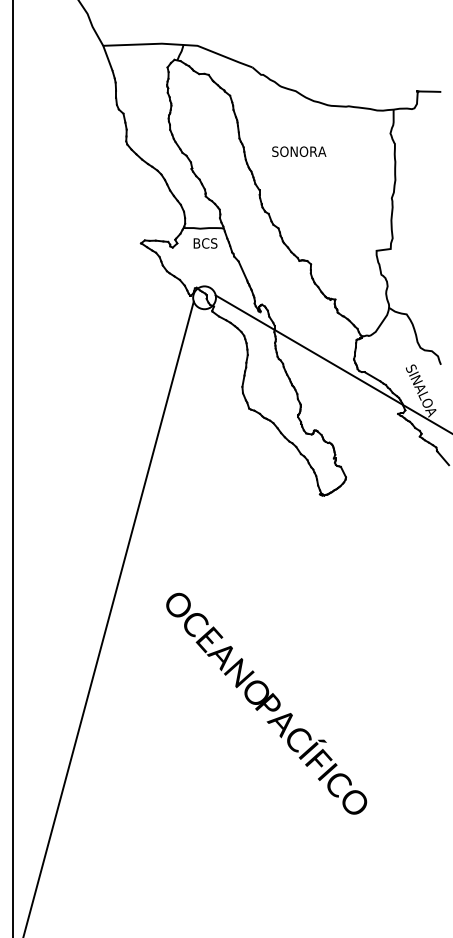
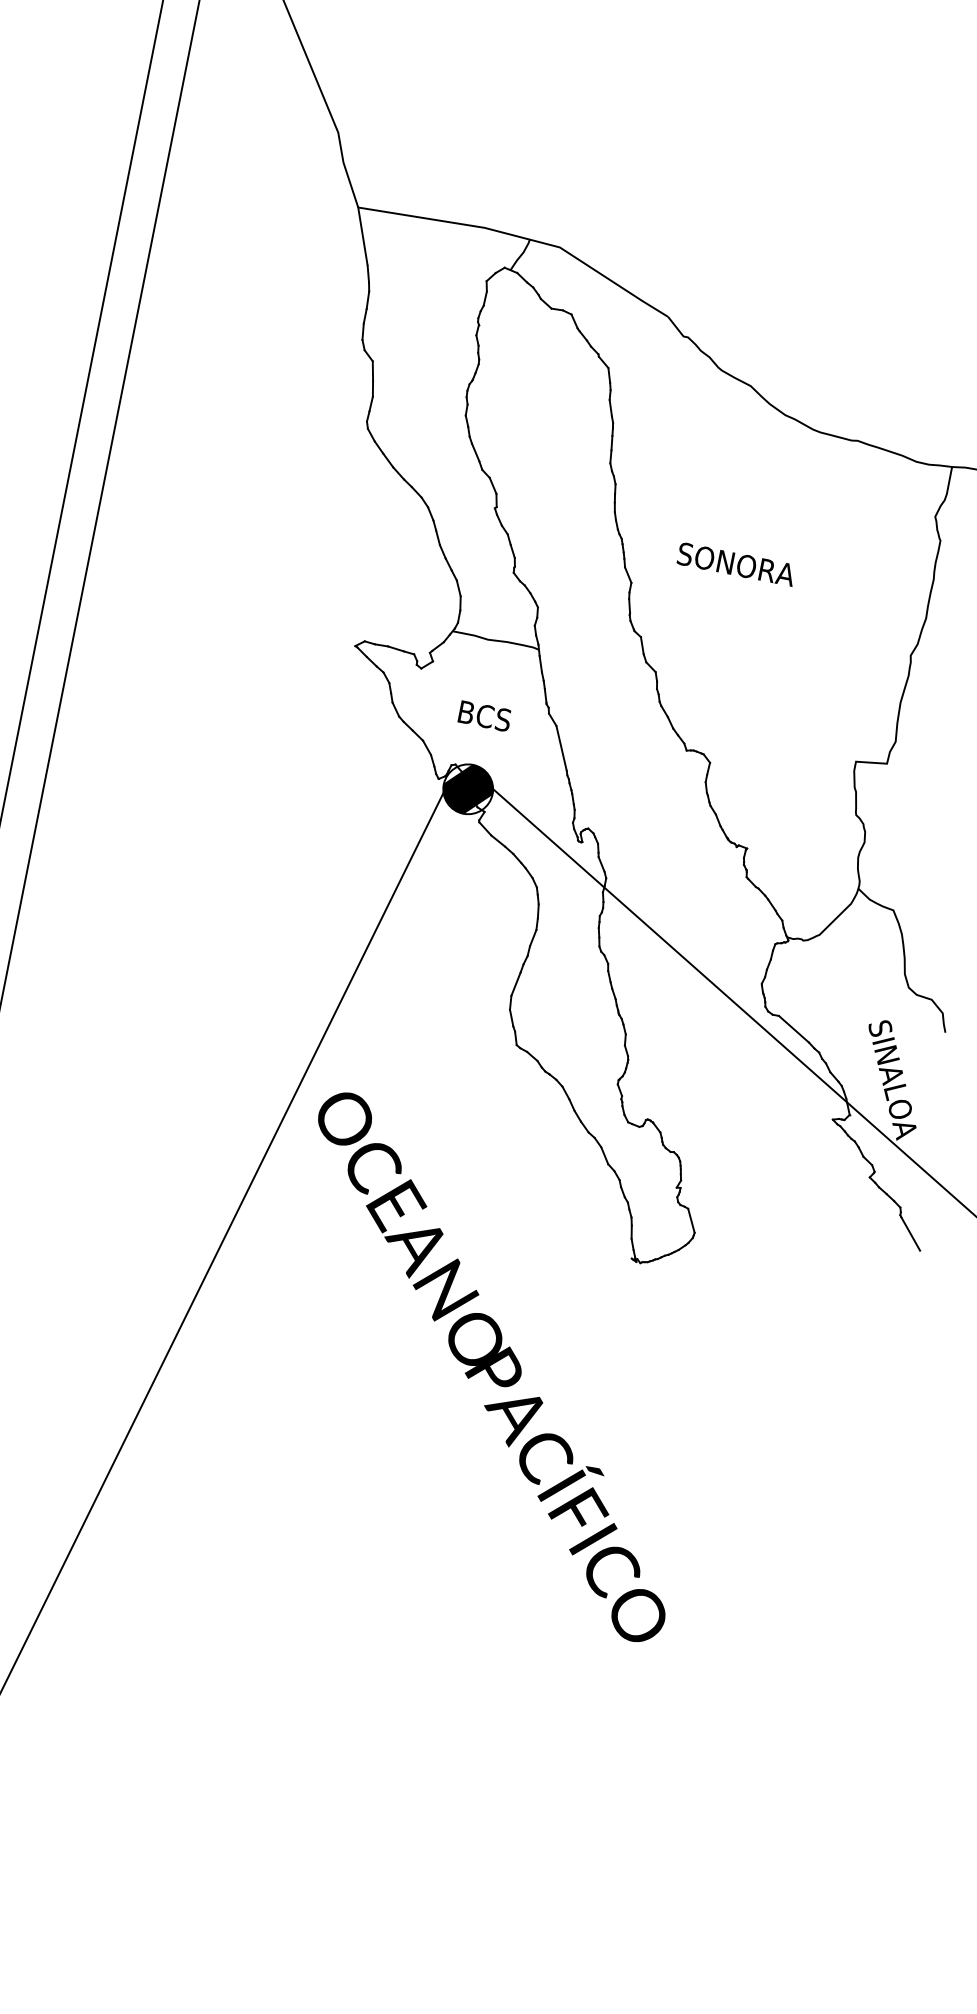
text: (299, 151) -> (737, 564), moved
text: (205, 243) -> (484, 716), moved
hatch: (204, 297) -> (468, 788), added
text: (266, 703) -> (491, 1366), moved

